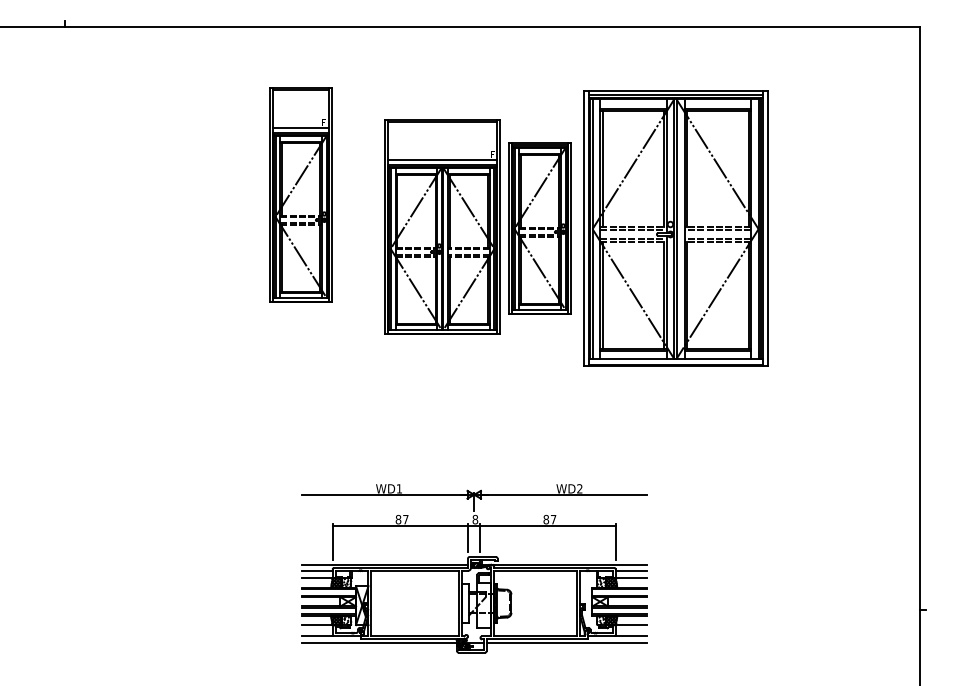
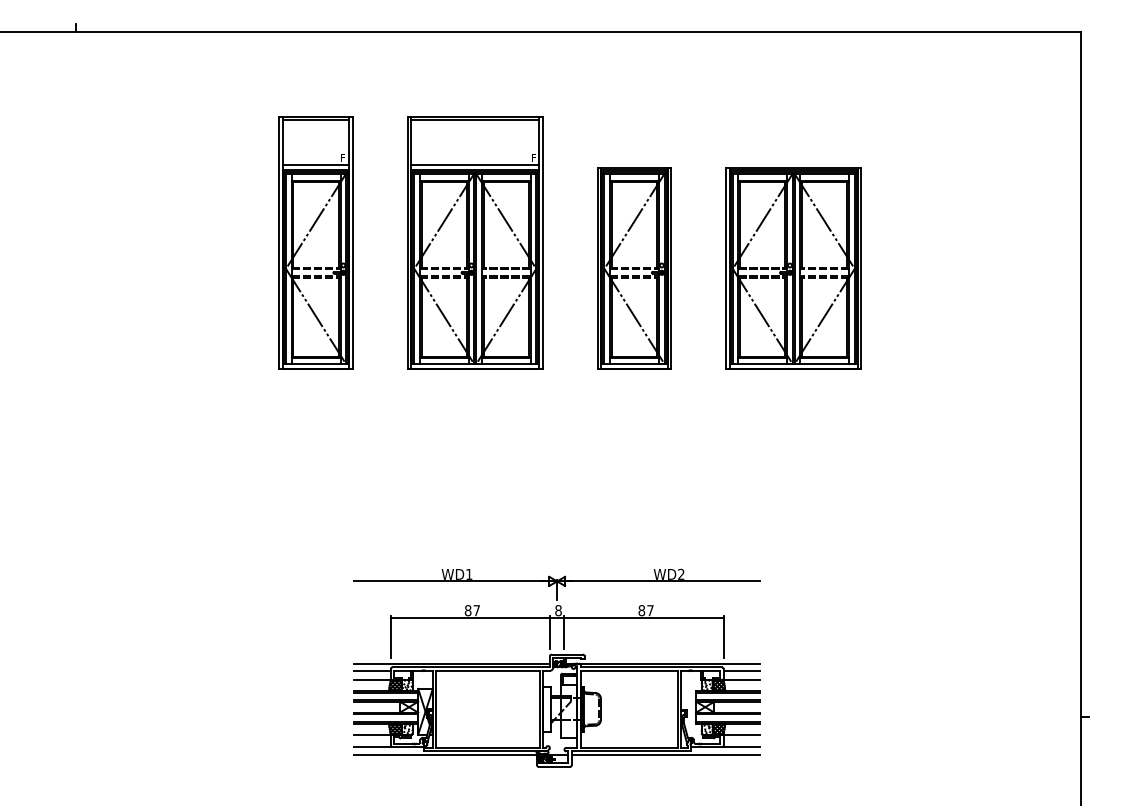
part: (300, 194) -> (315, 242), moved
part: (442, 226) -> (475, 242), moved
part: (675, 228) -> (793, 268), size x0.62

